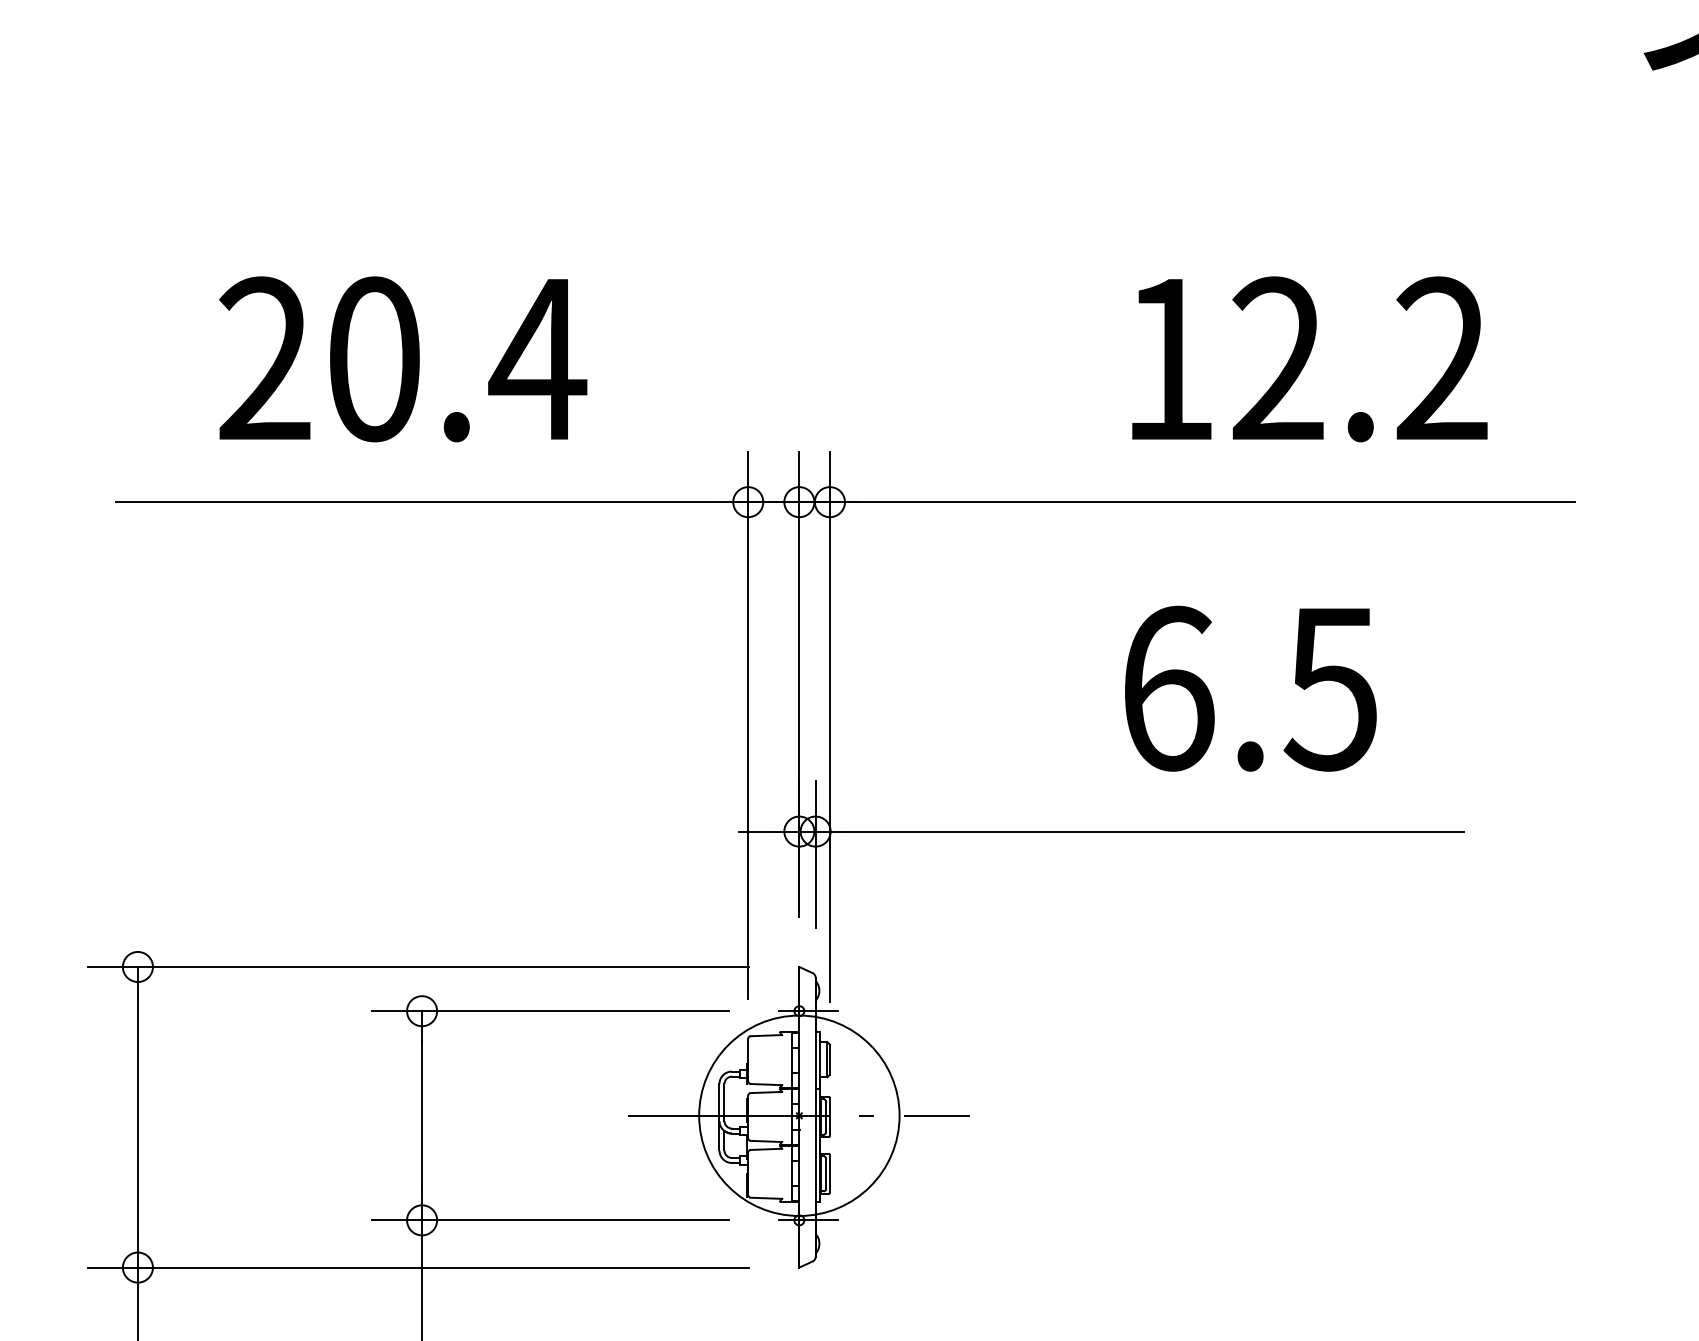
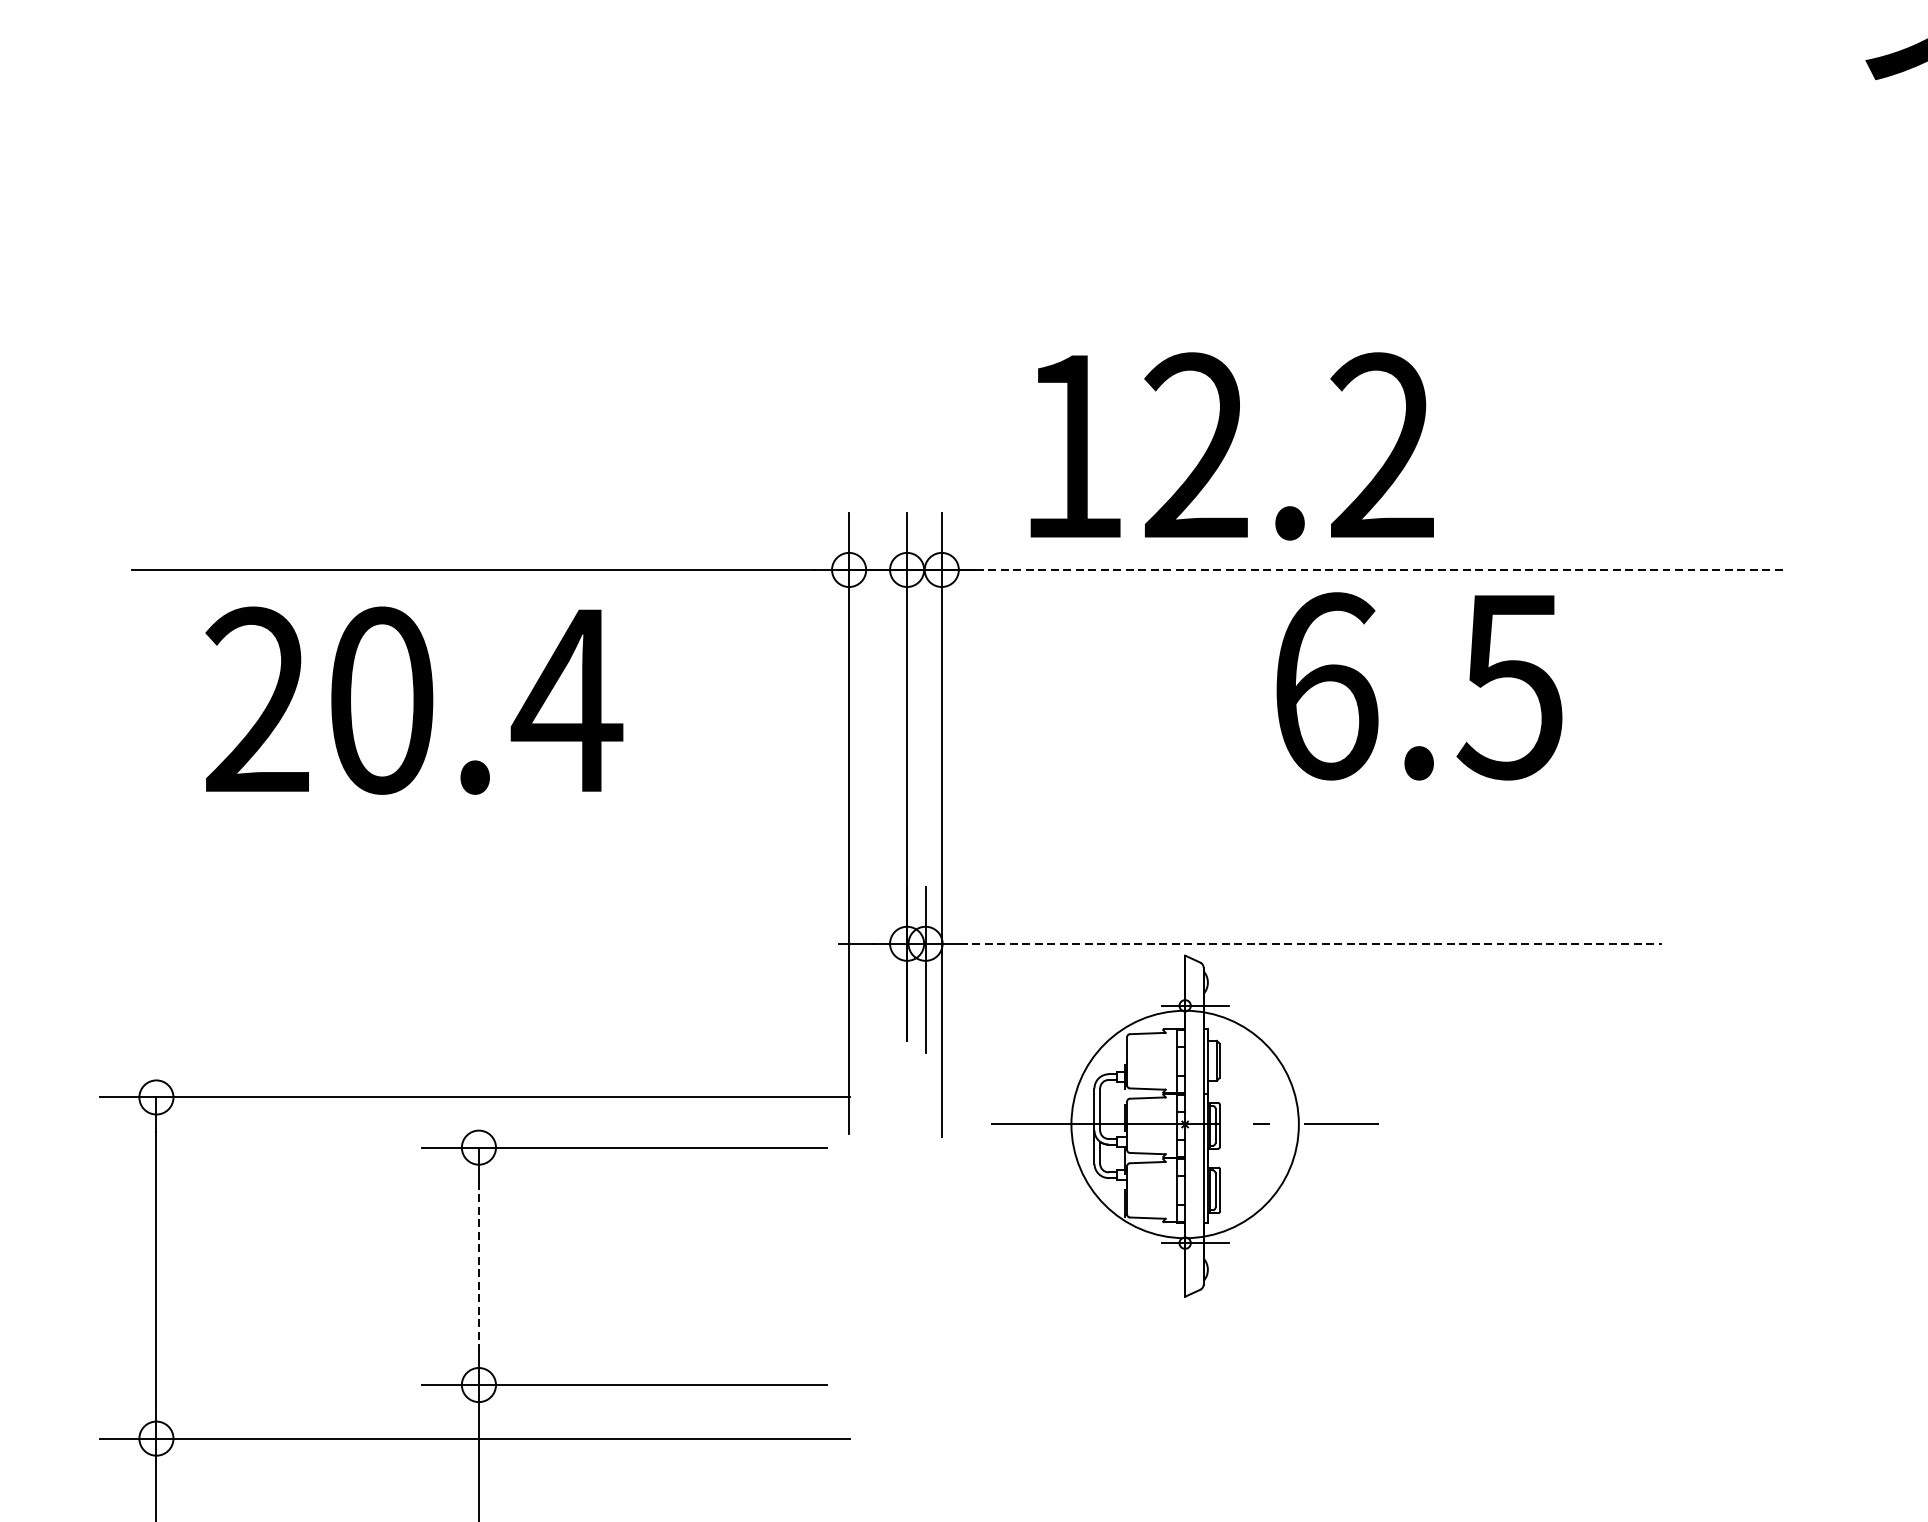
text: (403, 359) -> (414, 700), moved
text: (1309, 359) -> (1231, 446), moved
line: (1217, 502) -> (1381, 570), solid -> dashed
text: (1250, 688) -> (1419, 686), moved
line: (1155, 831) -> (1311, 943), solid -> dashed
line: (422, 1115) -> (479, 1266), solid -> dashed
part: (798, 1117) -> (1184, 1126), moved

